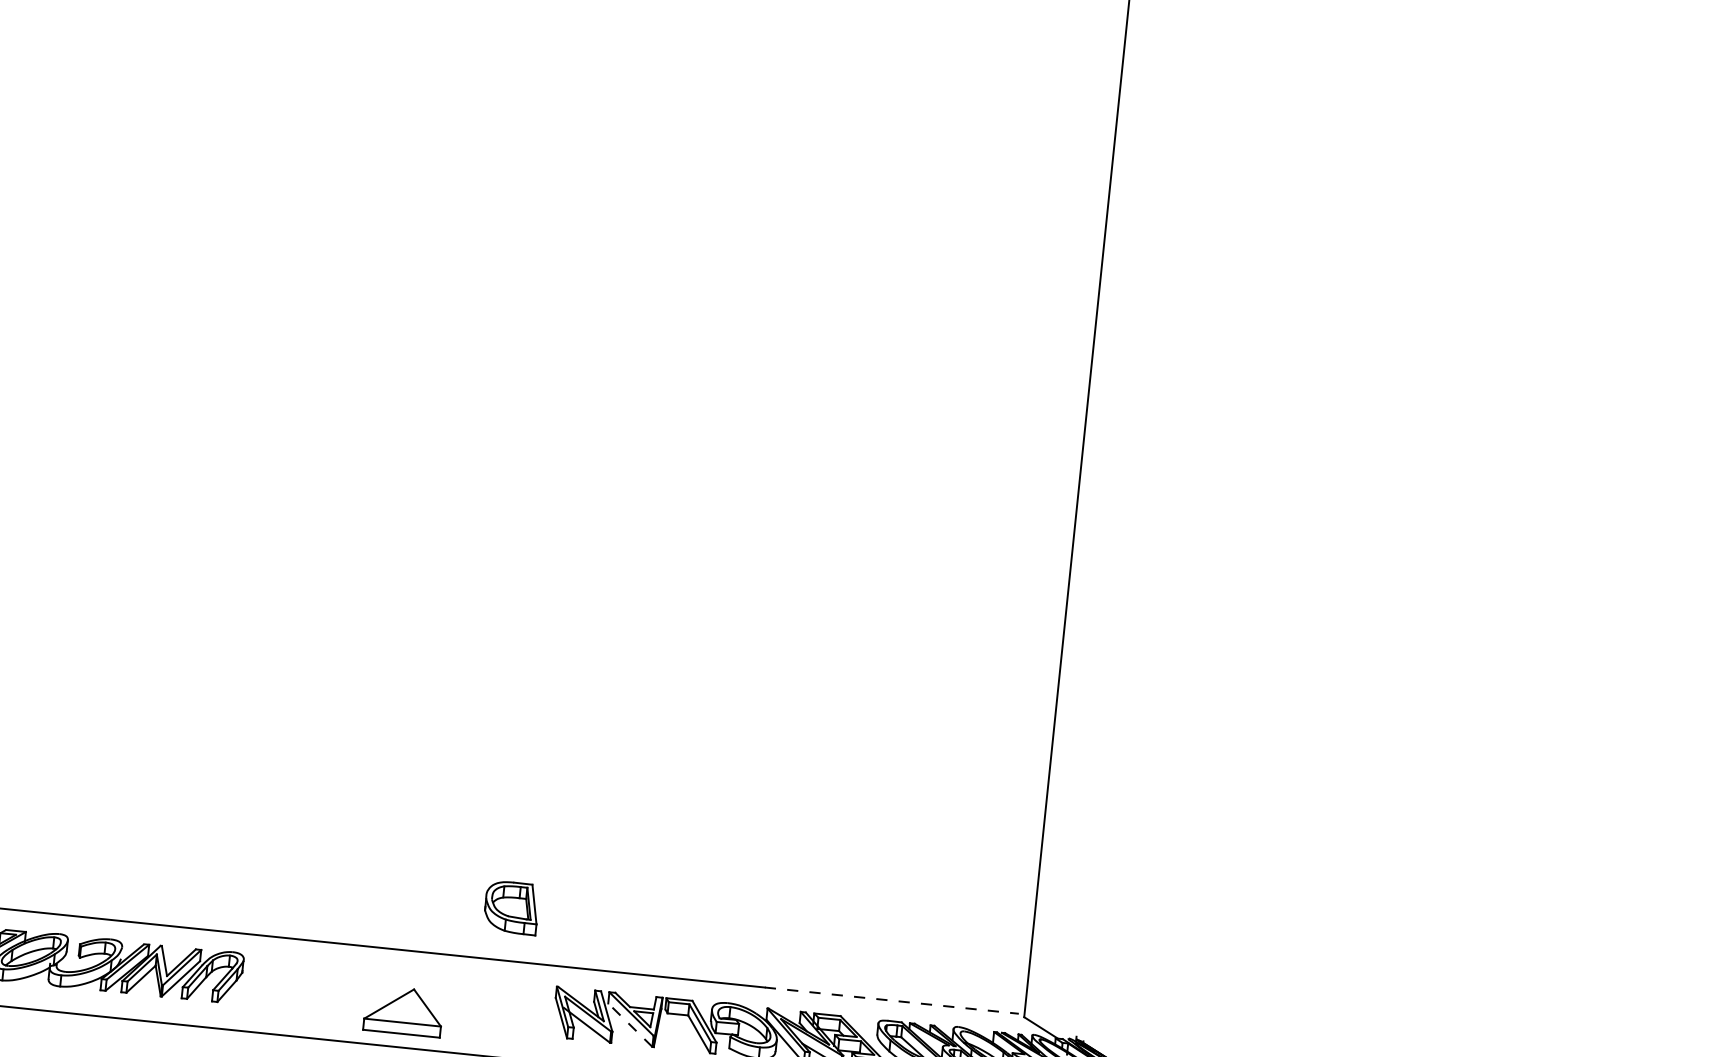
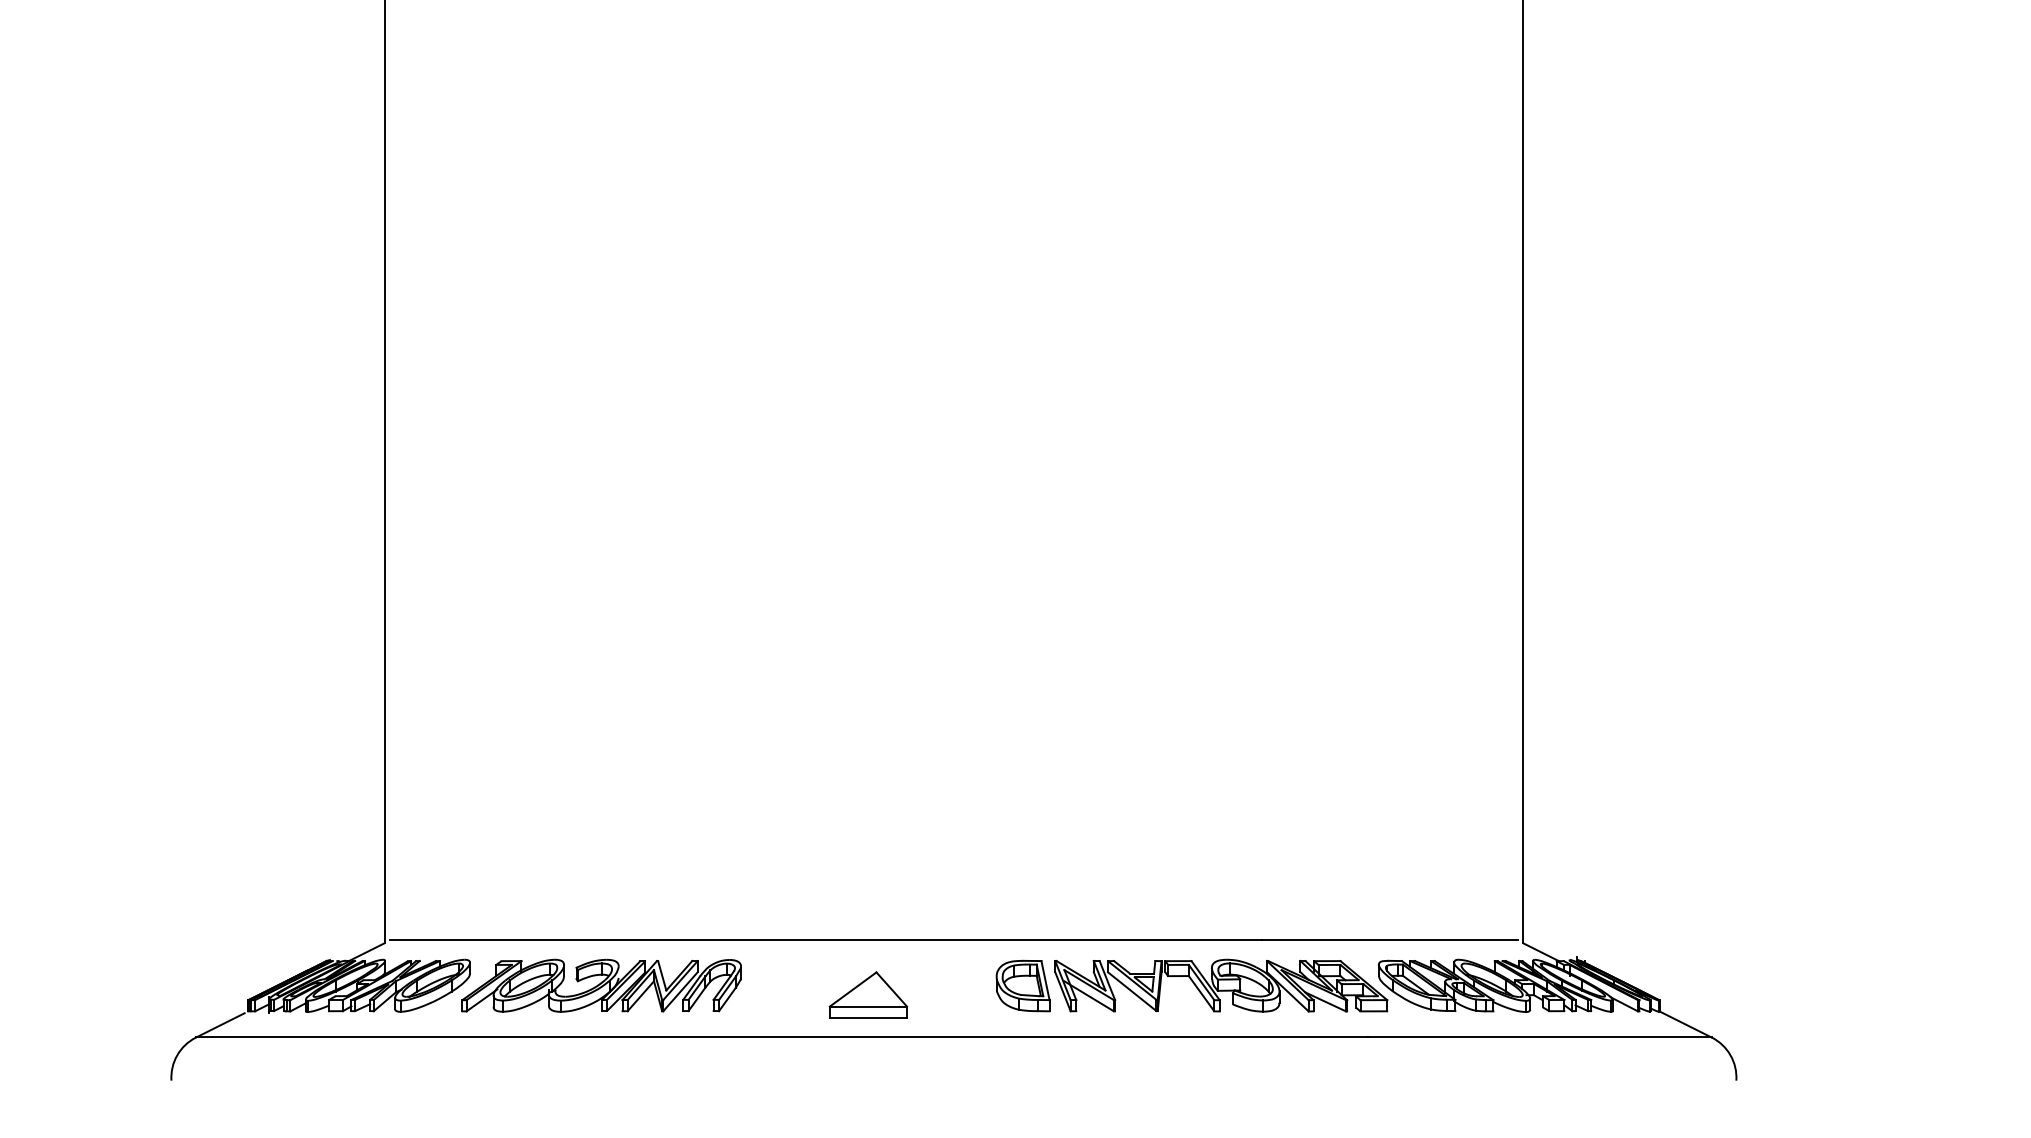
part: (511, 907) -> (1022, 985), moved
line: (891, 1000) -> (1389, 940), dashed -> solid
part: (403, 1010) -> (868, 994), moved
line: (630, 1025) -> (1132, 991), dashed -> solid

